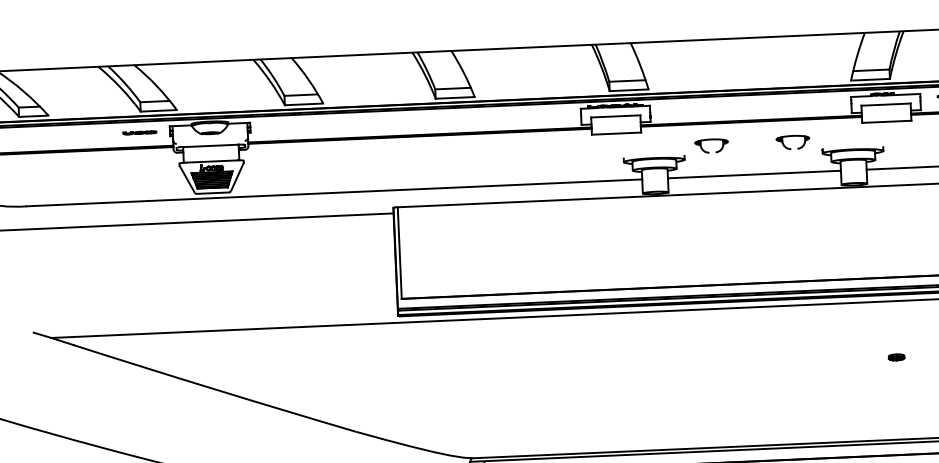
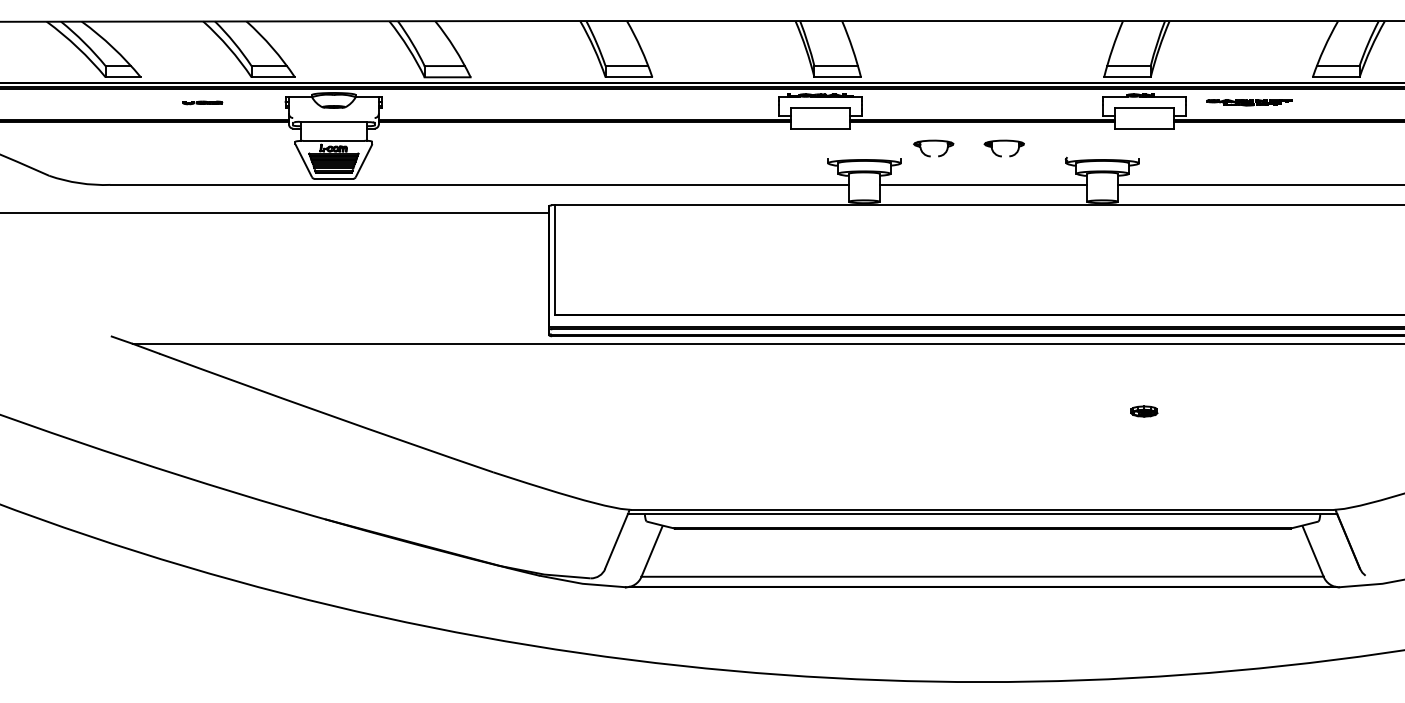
part: (139, 132) -> (202, 102), moved
part: (792, 136) -> (1003, 141), moved
part: (896, 356) -> (1143, 410), size x1.4

